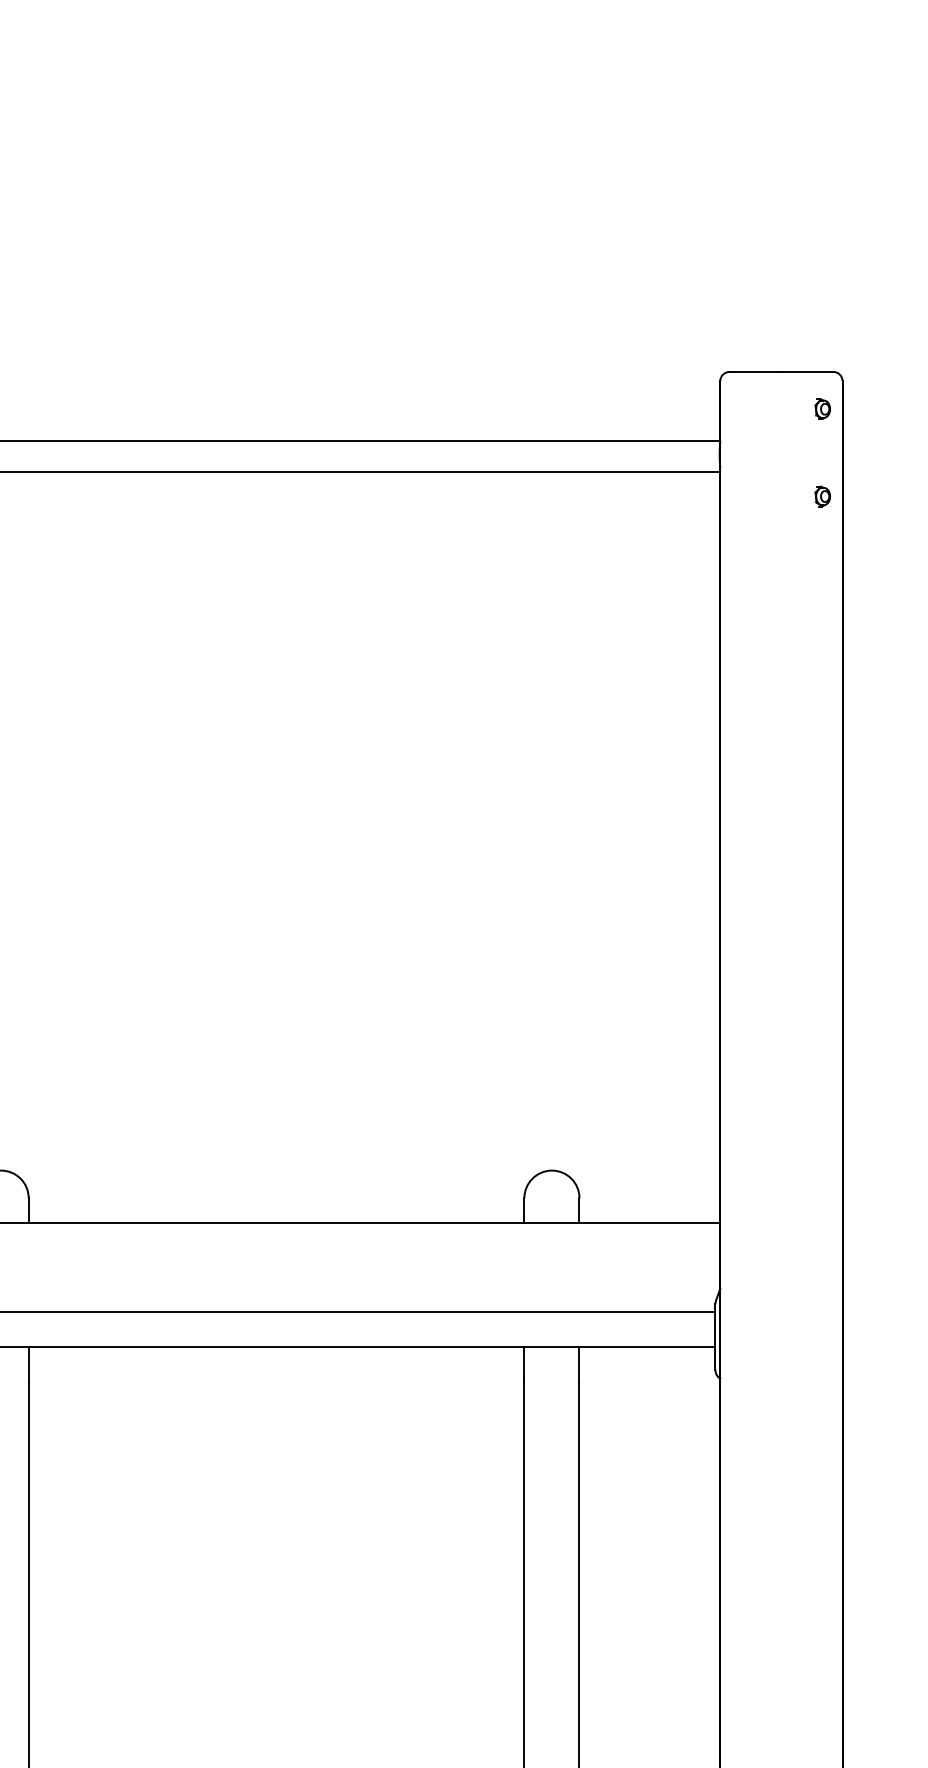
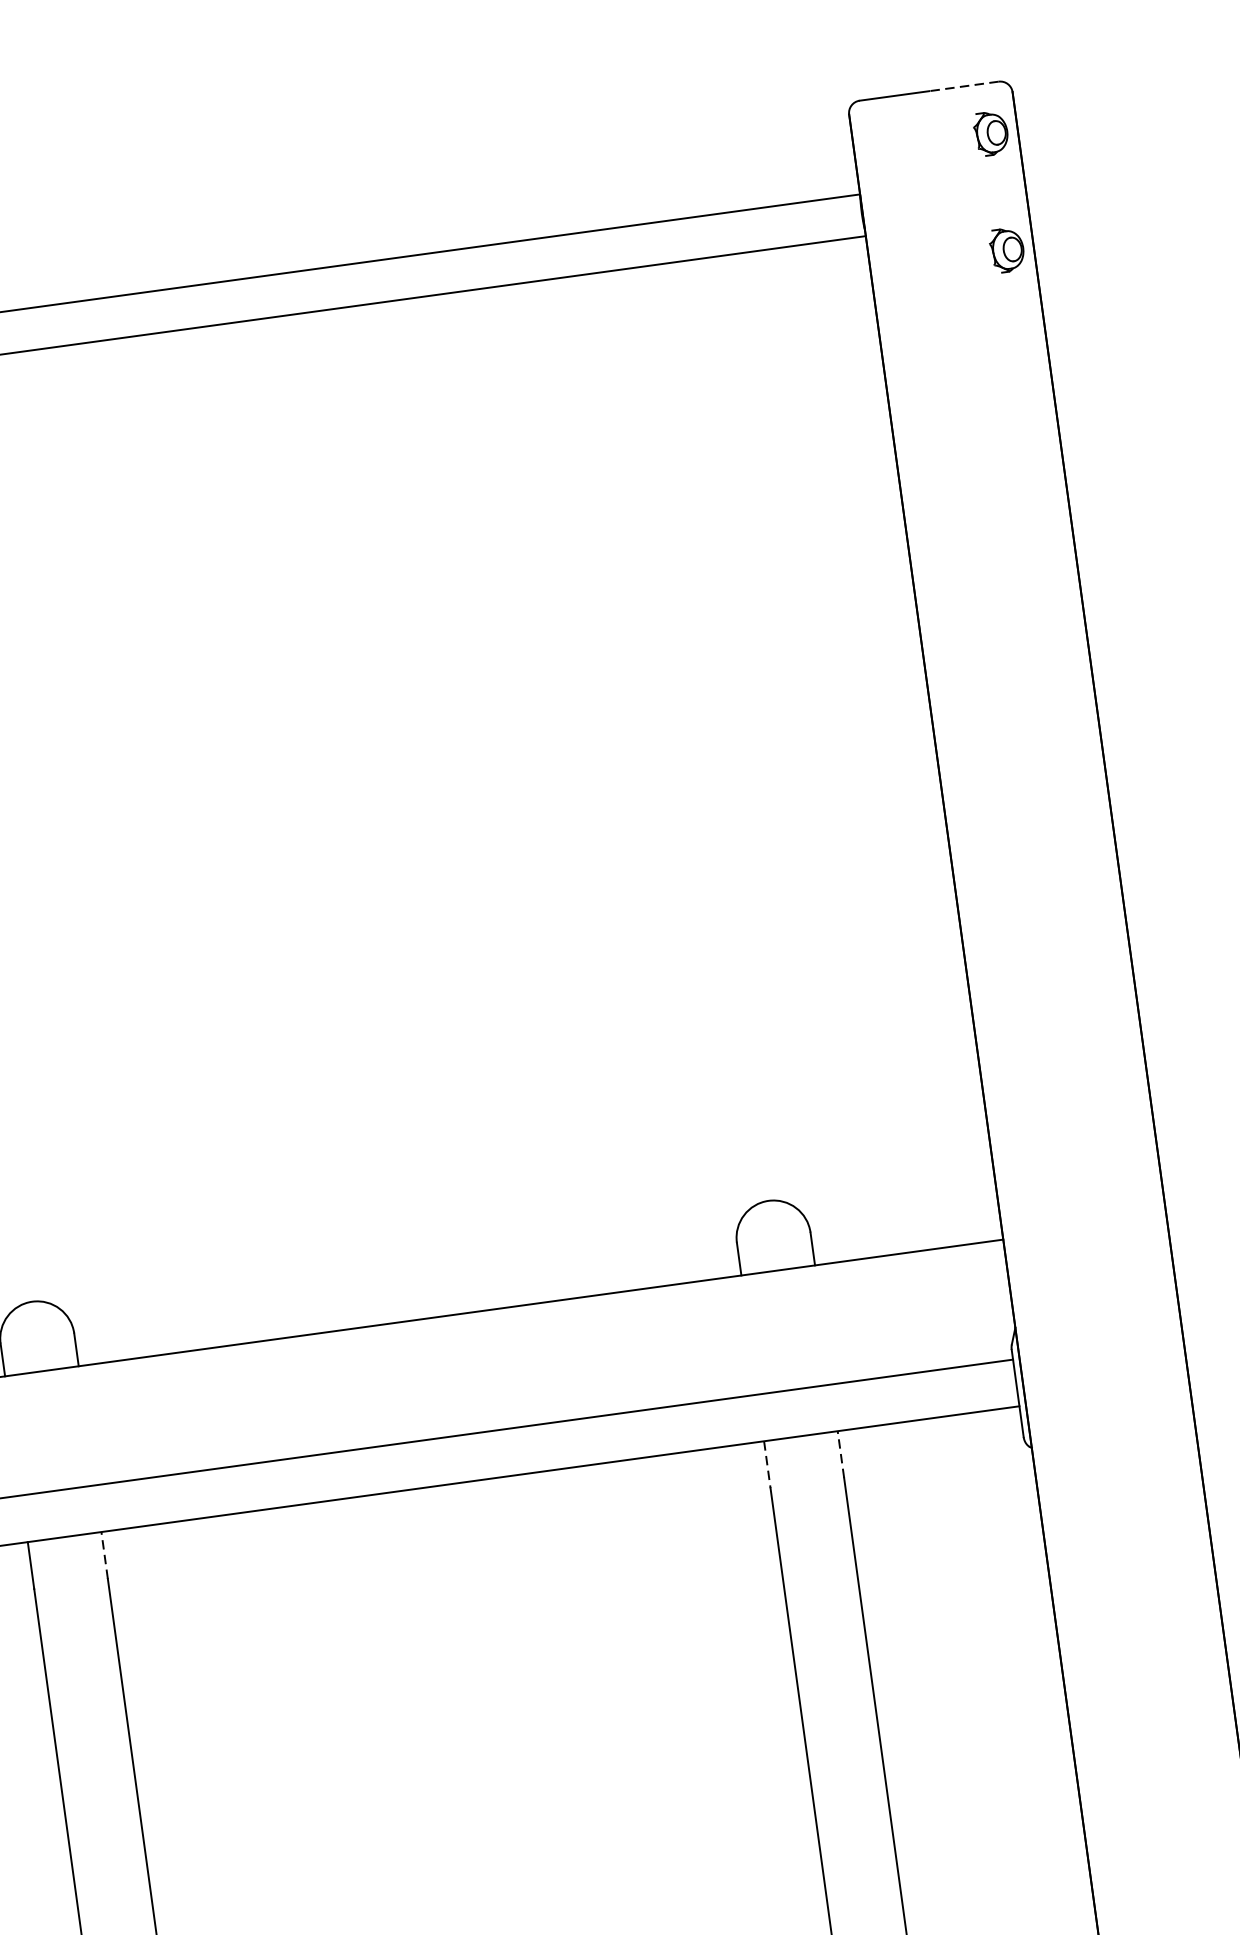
line: (807, 371) -> (963, 85), solid -> dashed
part: (822, 408) -> (990, 132), size x1.6
part: (822, 496) -> (1006, 250), size x1.6
line: (28, 1364) -> (104, 1555), solid -> dashed
line: (524, 1364) -> (767, 1465), solid -> dashed
line: (579, 1364) -> (841, 1455), solid -> dashed

